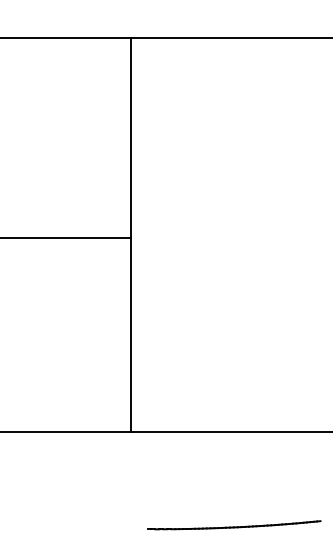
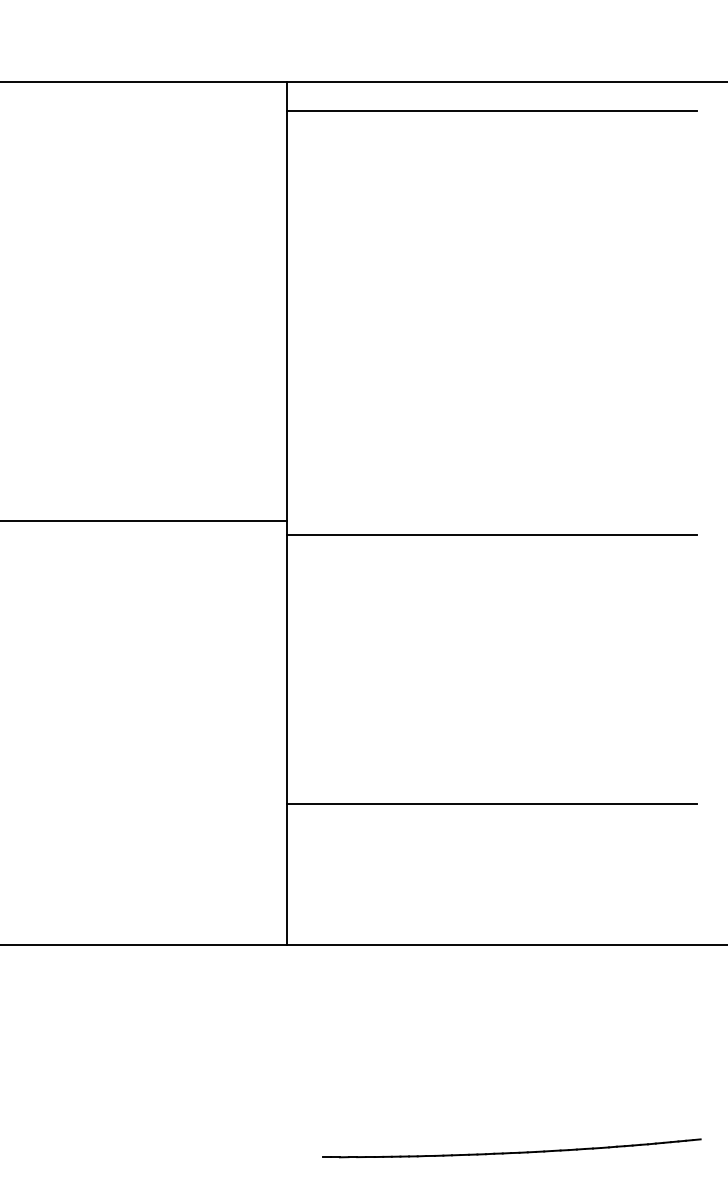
line: (224, 50) -> (490, 110), added
line: (224, 244) -> (490, 534), added
line: (225, 367) -> (492, 803), added

